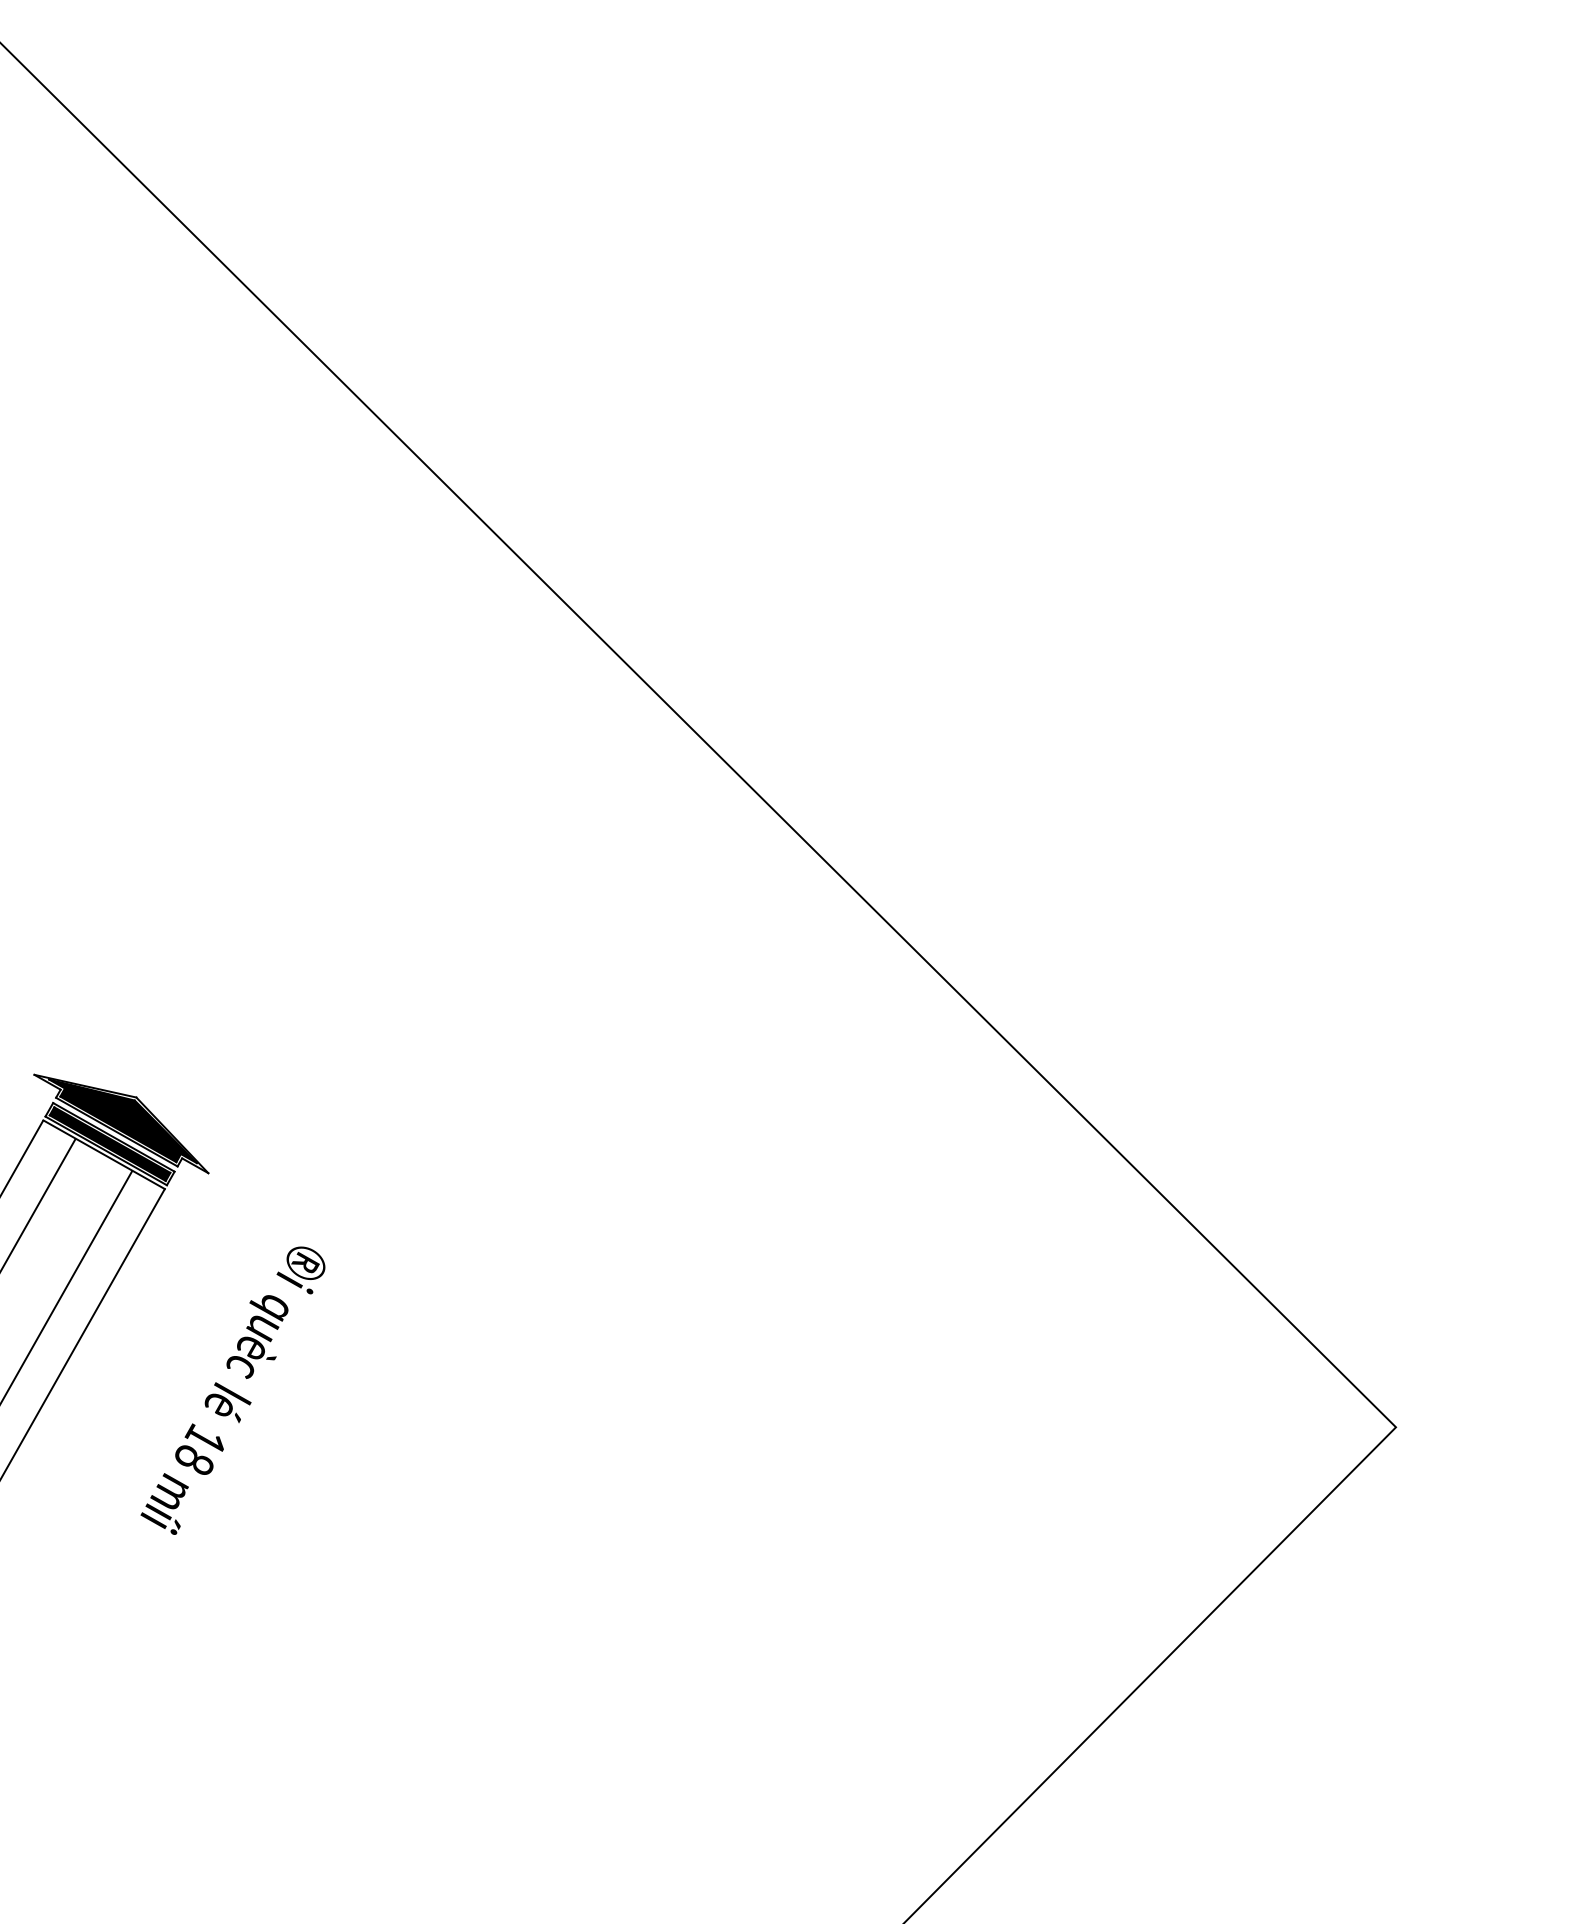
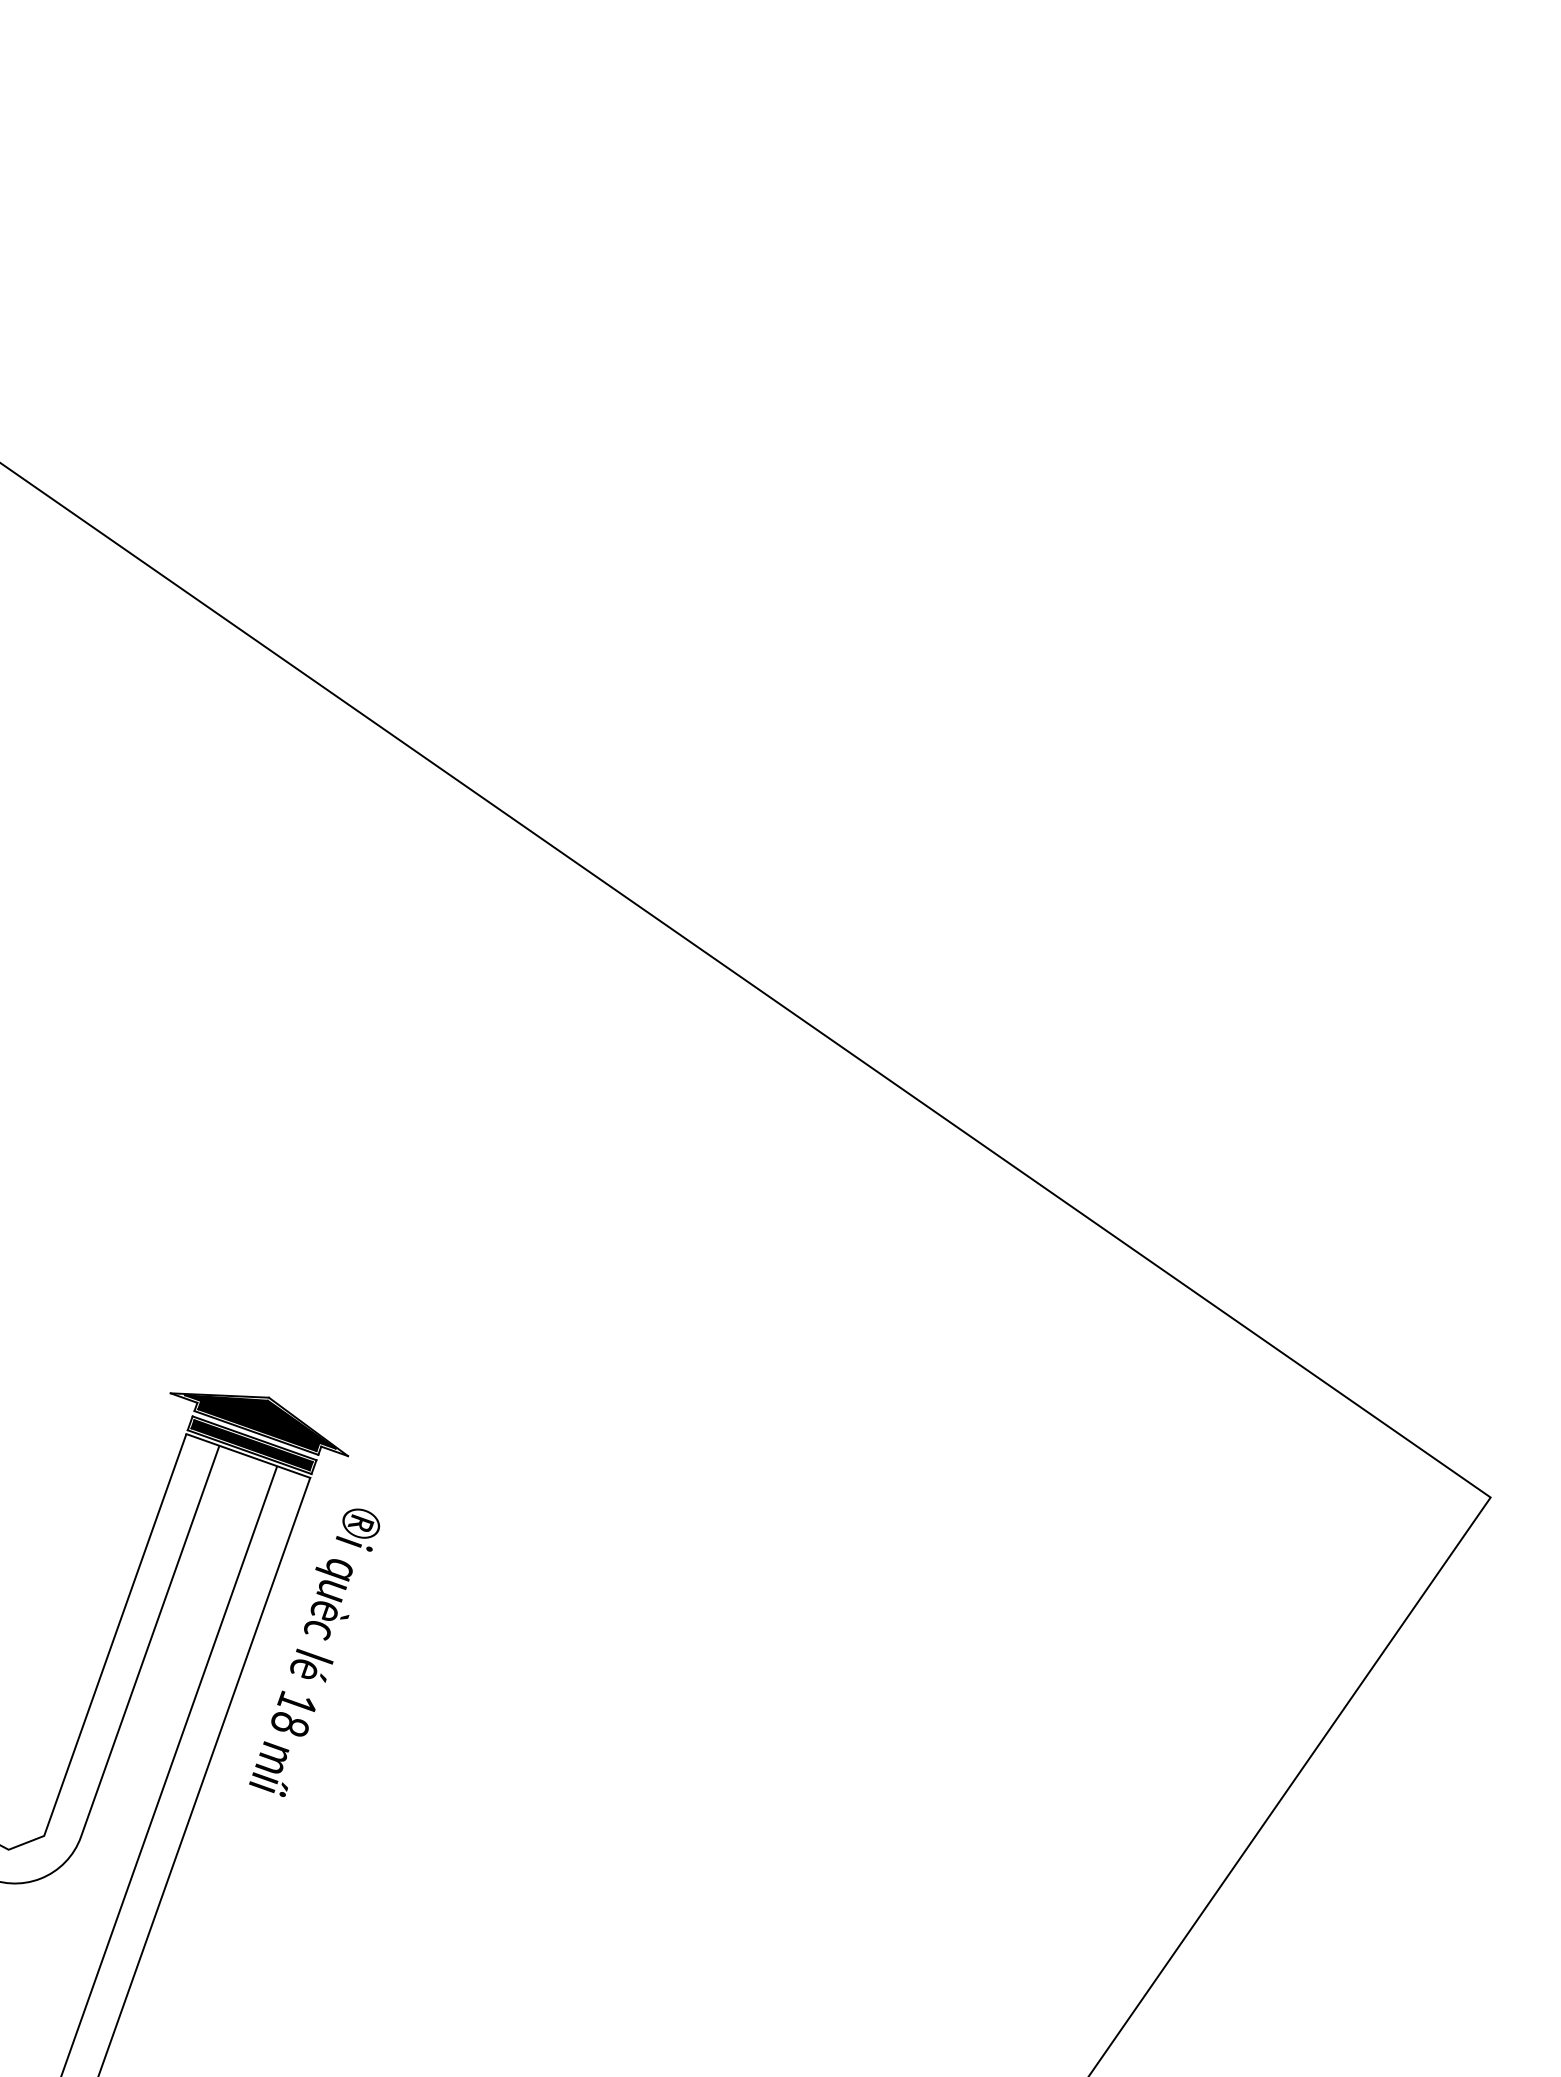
text: (233, 1389) -> (314, 1652), moved

